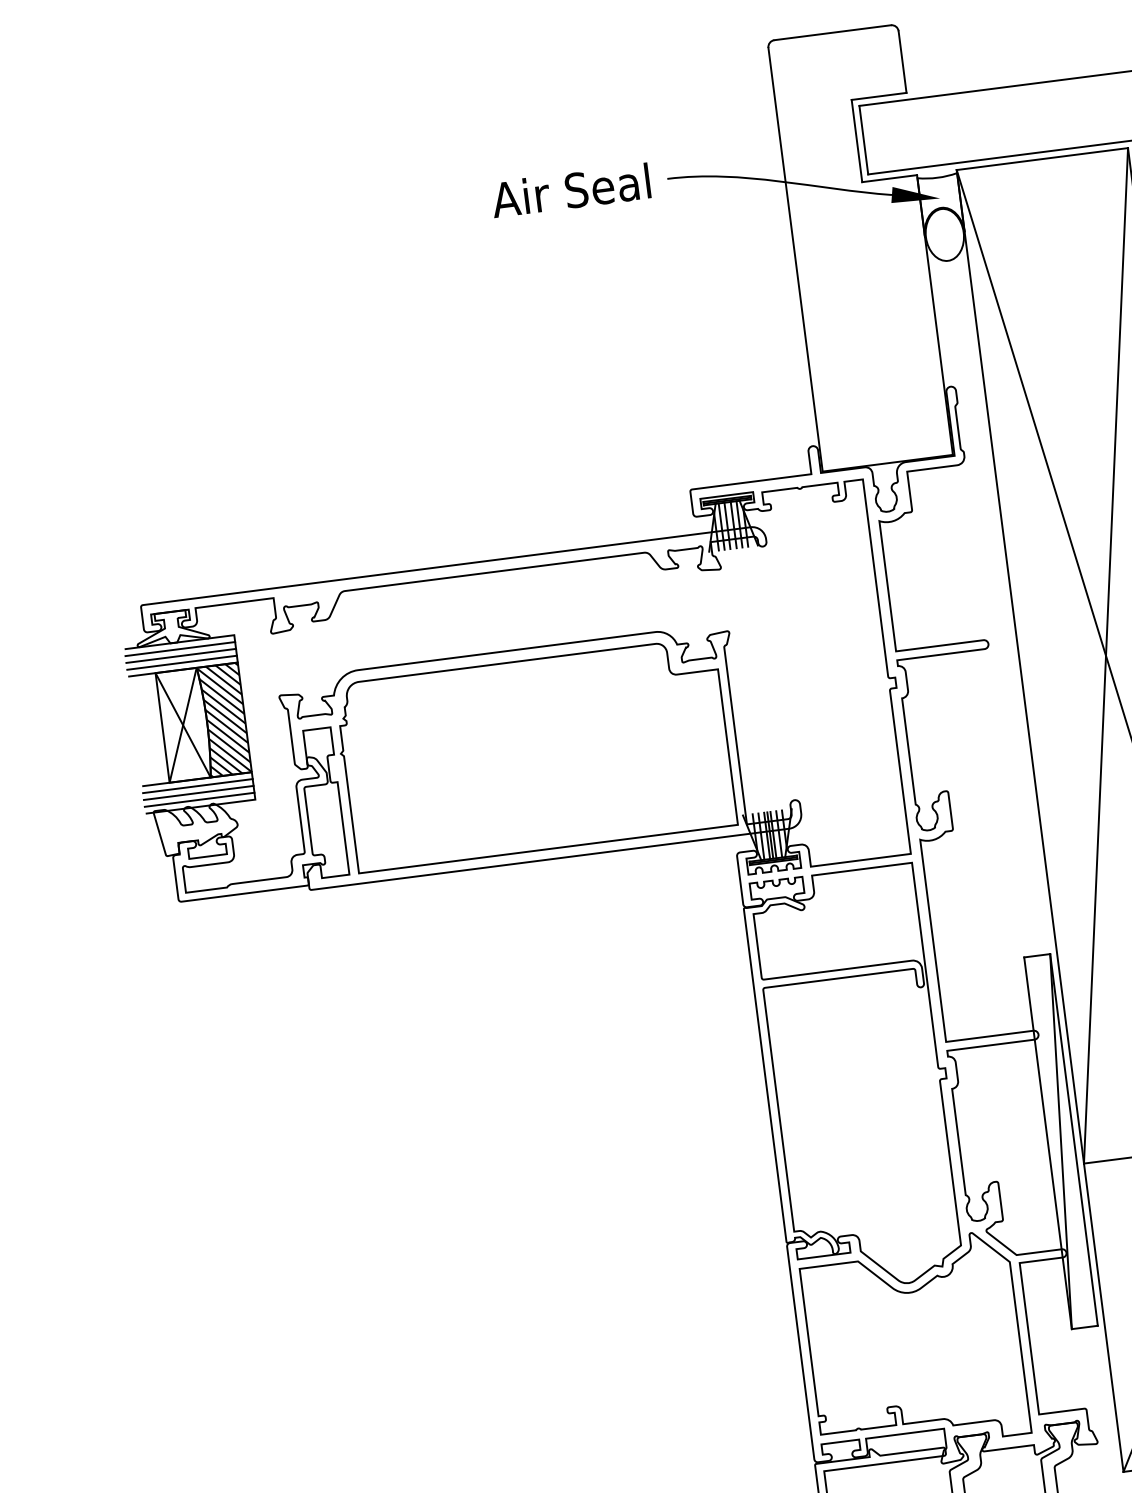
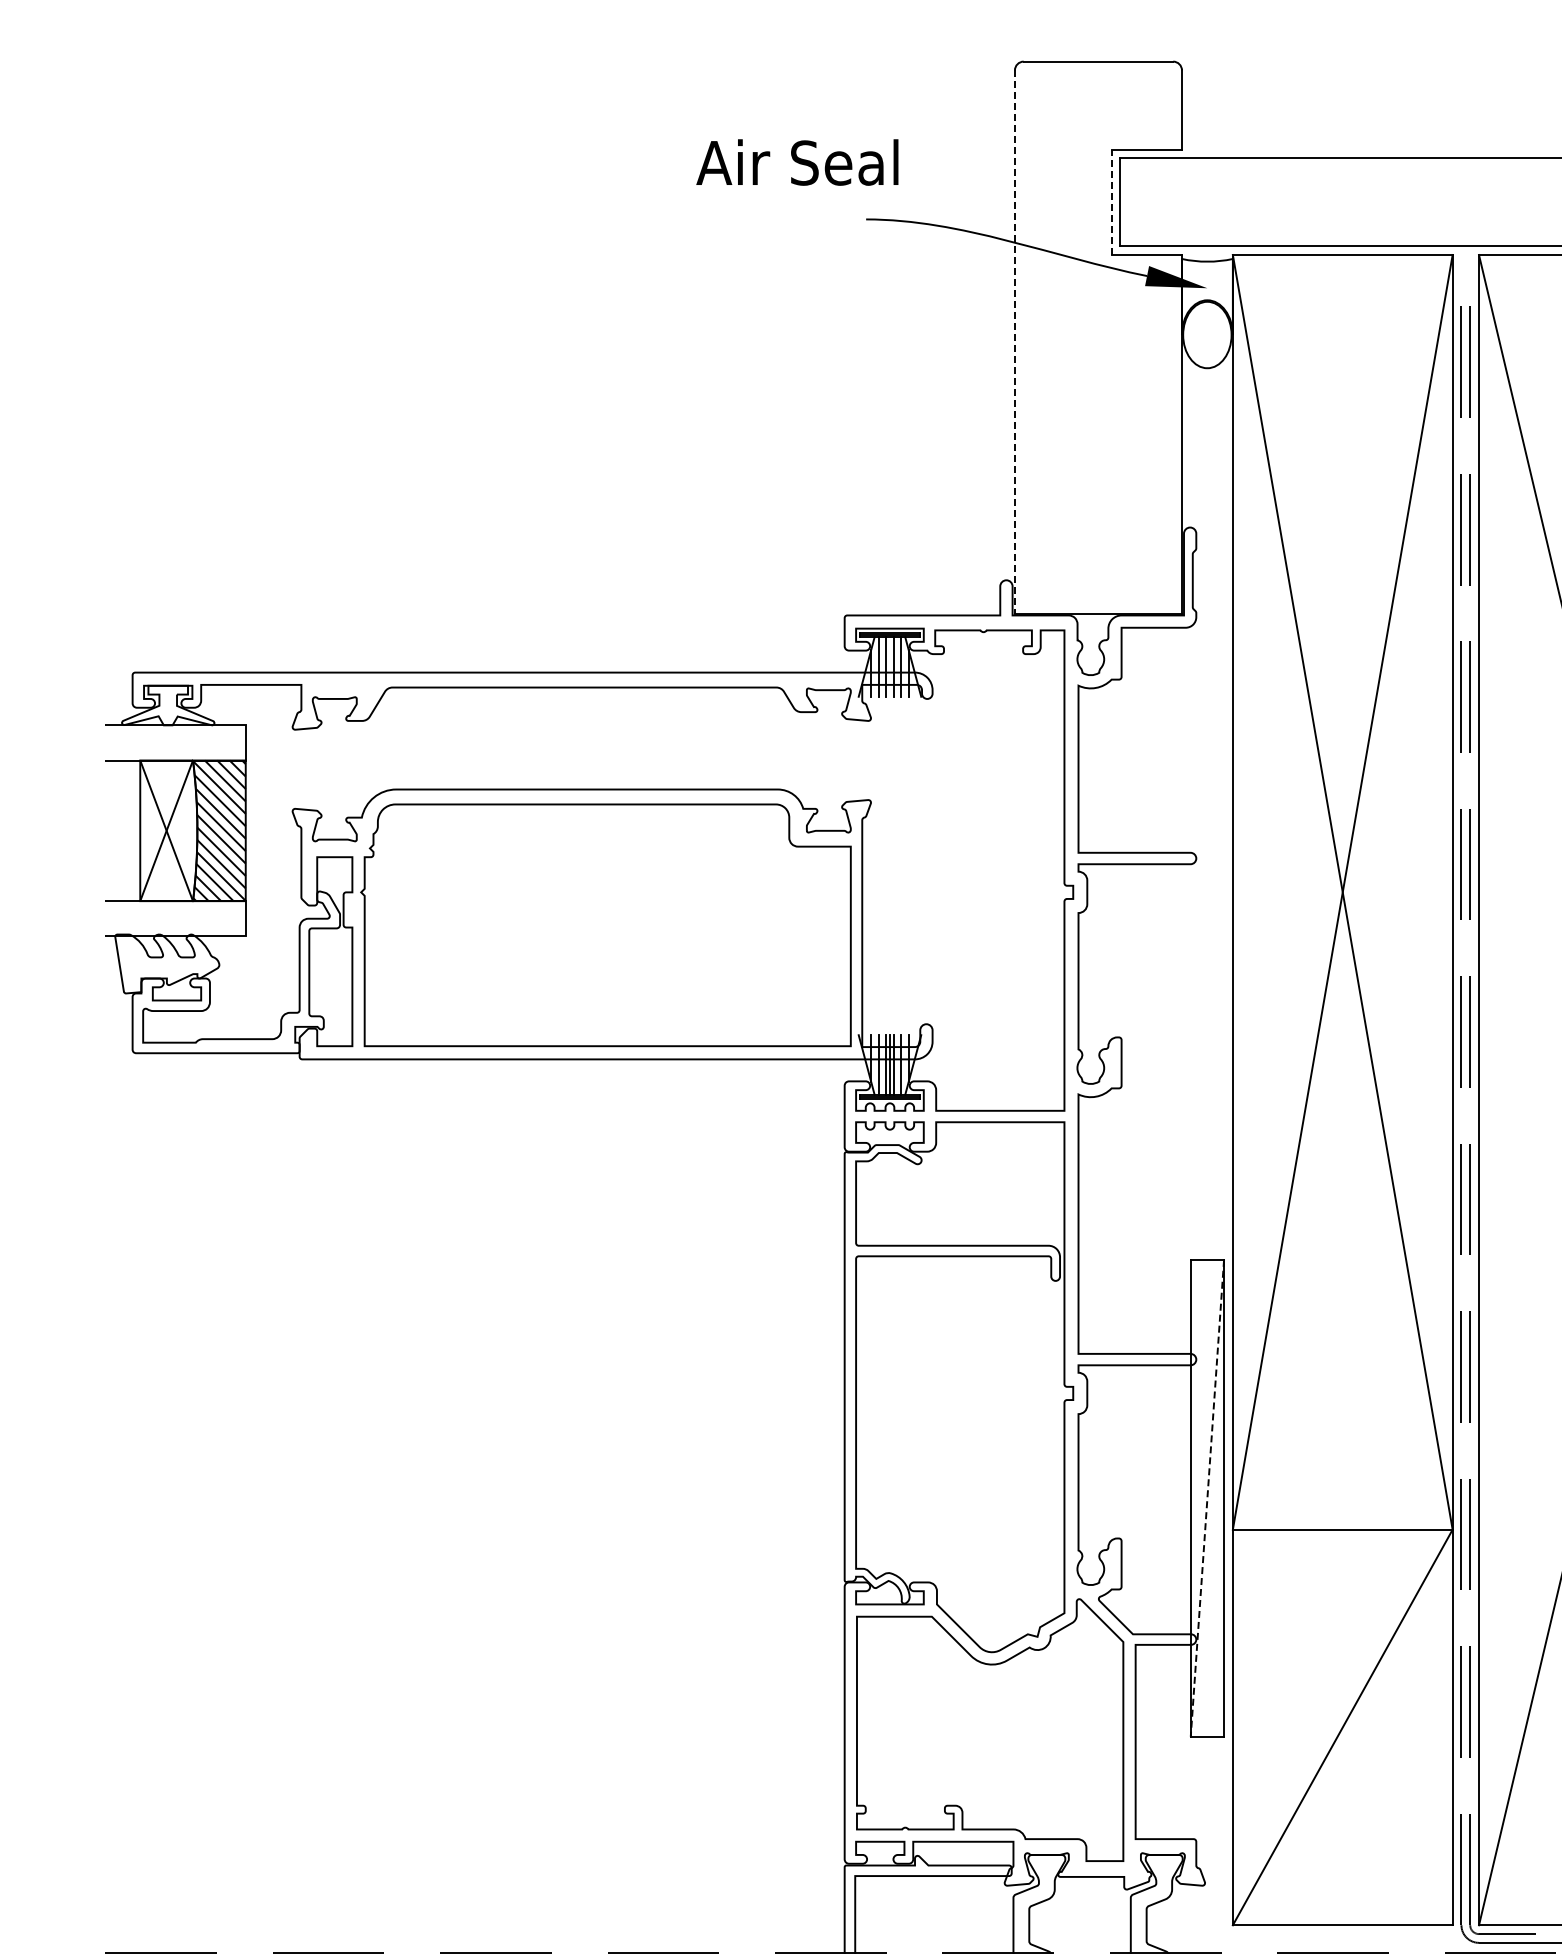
line: (856, 141) -> (1111, 202), solid -> dashed
text: (570, 190) -> (797, 162), moved
line: (795, 260) -> (1014, 342), solid -> dashed
line: (180, 649) -> (175, 734), removed
line: (181, 655) -> (175, 742), removed
line: (182, 662) -> (175, 751), removed
line: (197, 785) -> (175, 909), removed
line: (198, 792) -> (175, 918), removed
line: (199, 799) -> (175, 927), removed
line: (1061, 1141) -> (1207, 1498), solid -> dashed

